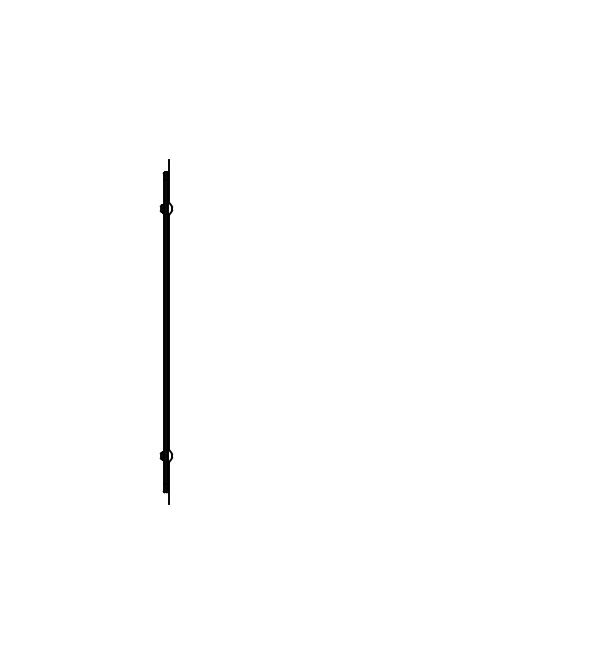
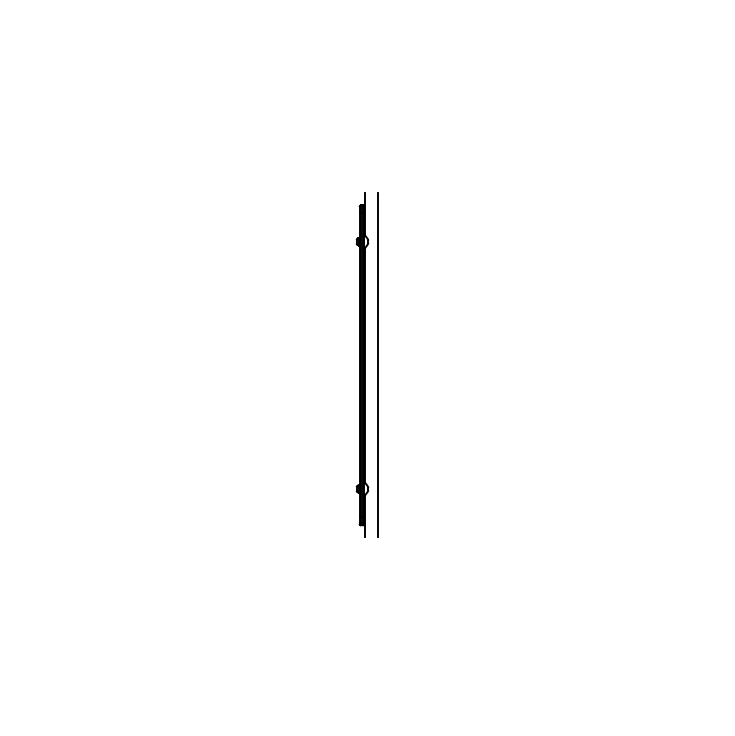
line: (182, 332) -> (378, 365), added

